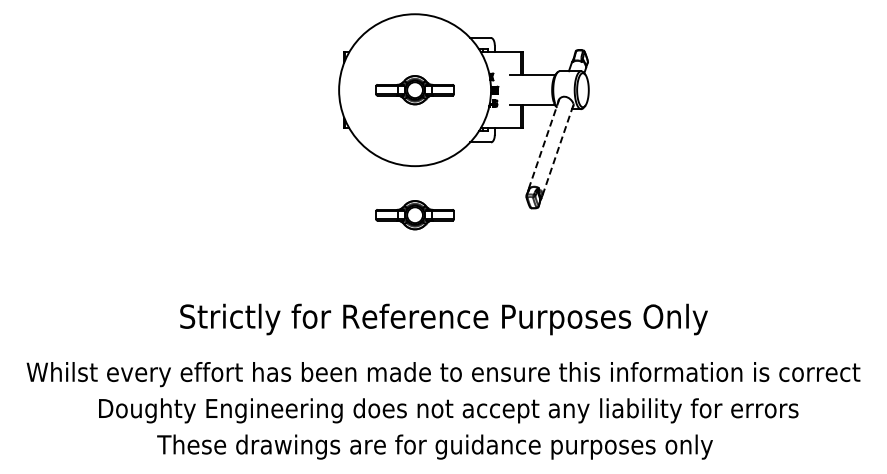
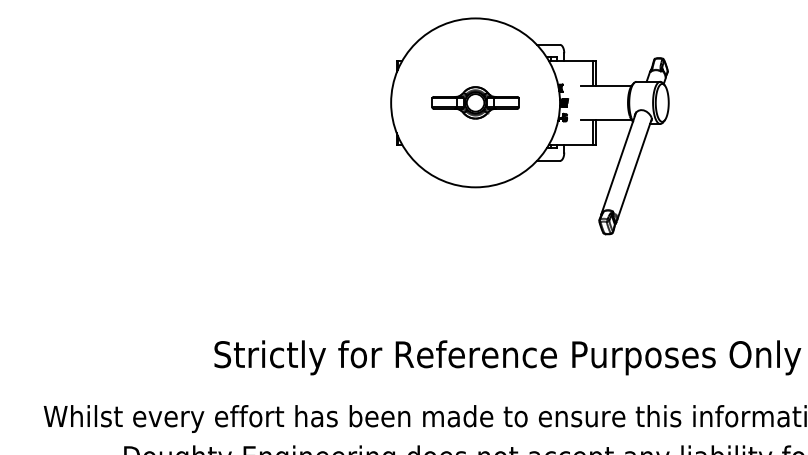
line: (543, 145) -> (618, 164), dashed -> solid
line: (558, 149) -> (635, 168), dashed -> solid
part: (414, 215) -> (474, 242), removed

